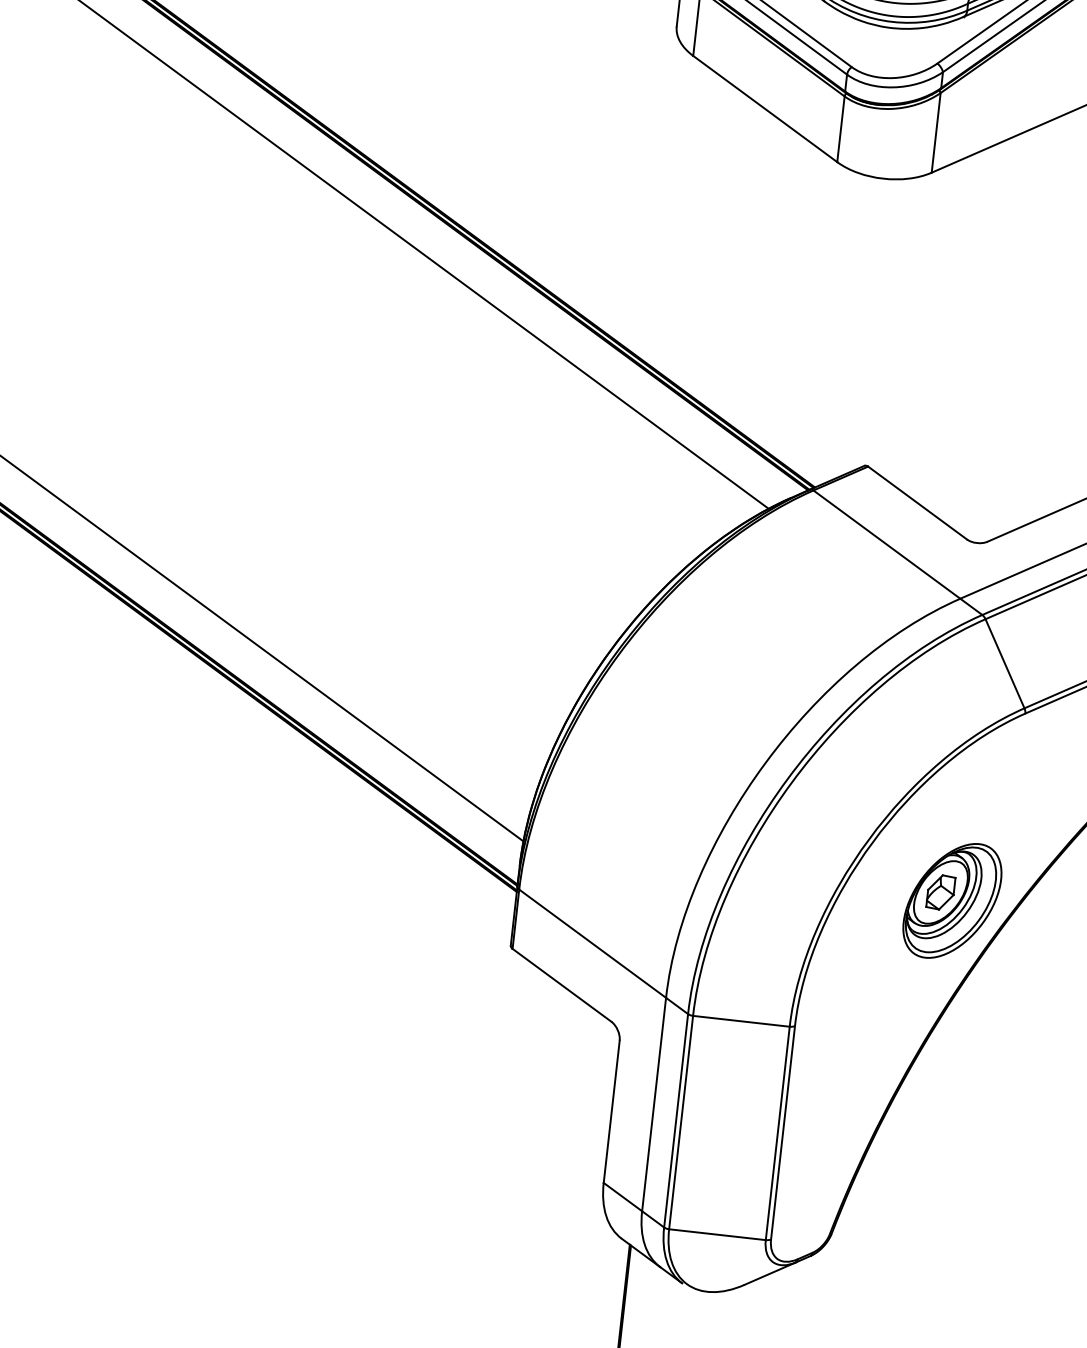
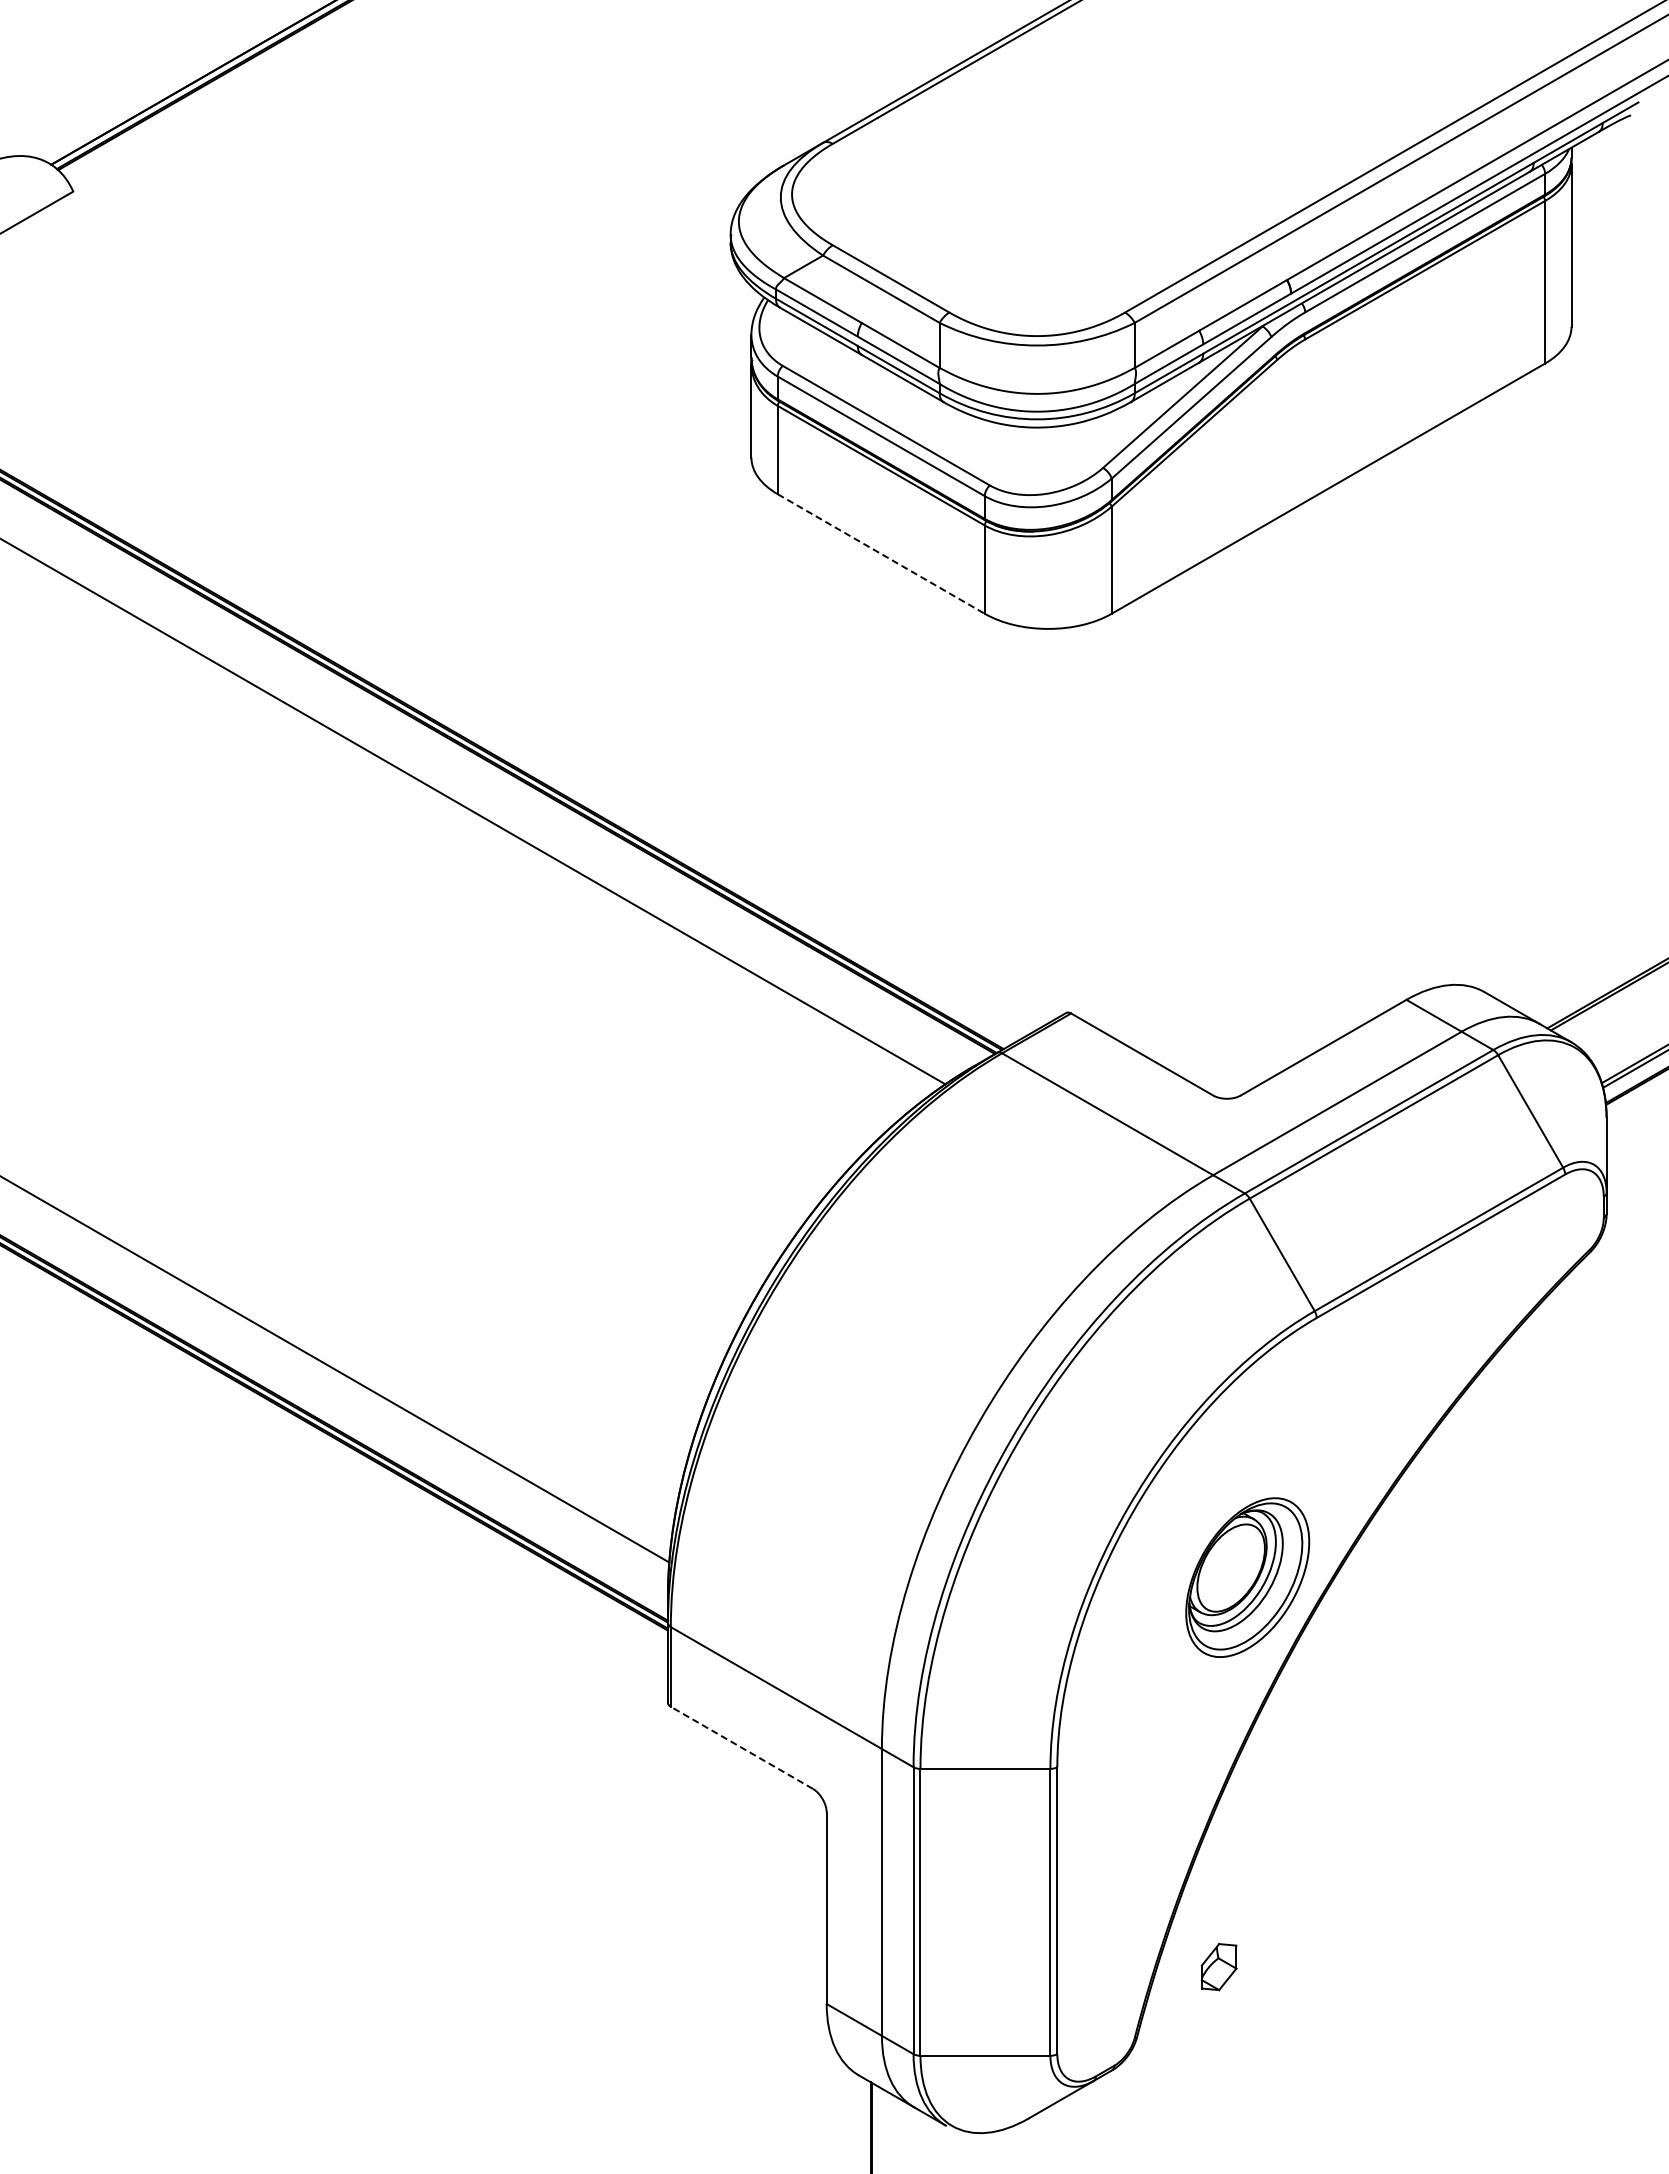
line: (765, 108) -> (881, 553), solid -> dashed
part: (940, 892) -> (1218, 1967), moved
line: (561, 985) -> (741, 1747), solid -> dashed

